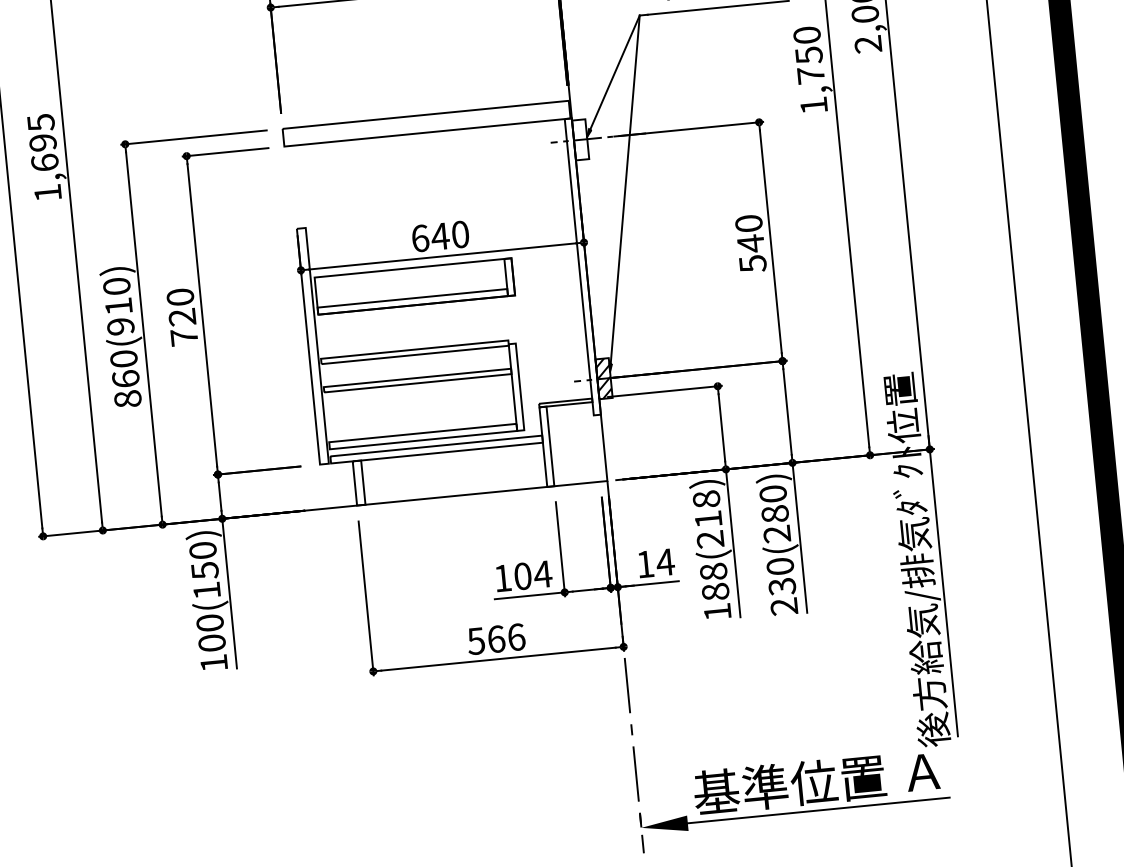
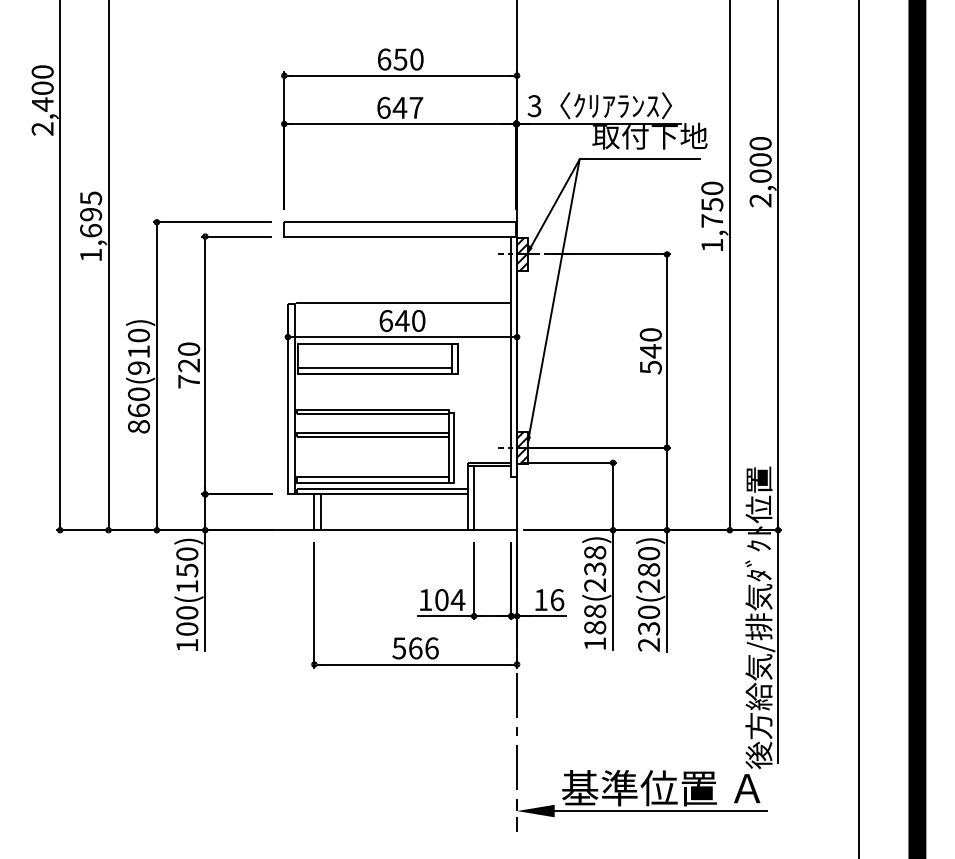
hatch: (580, 139) -> (522, 254), added
line: (439, 214) -> (403, 303), added
text: (708, 518) -> (595, 568), 188(218) -> 188(238)
text: (664, 563) -> (556, 600), 14 -> 16

